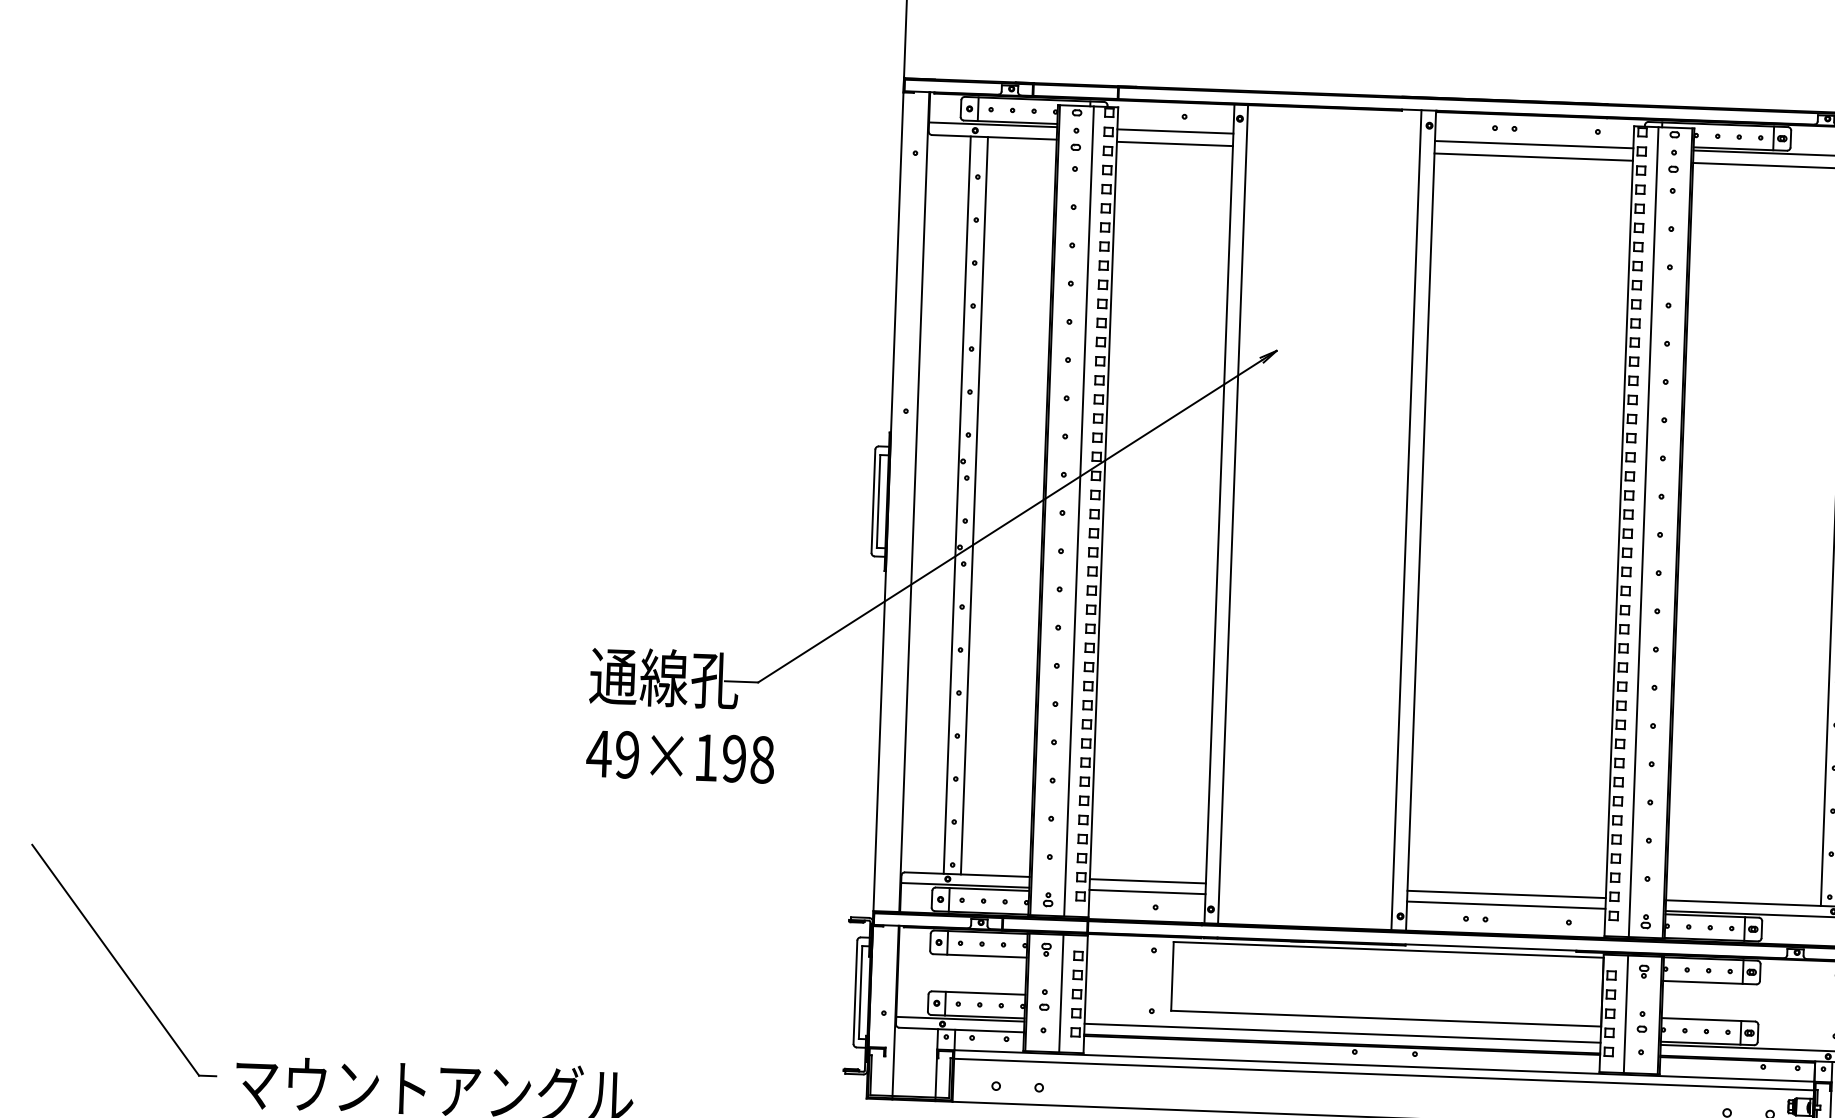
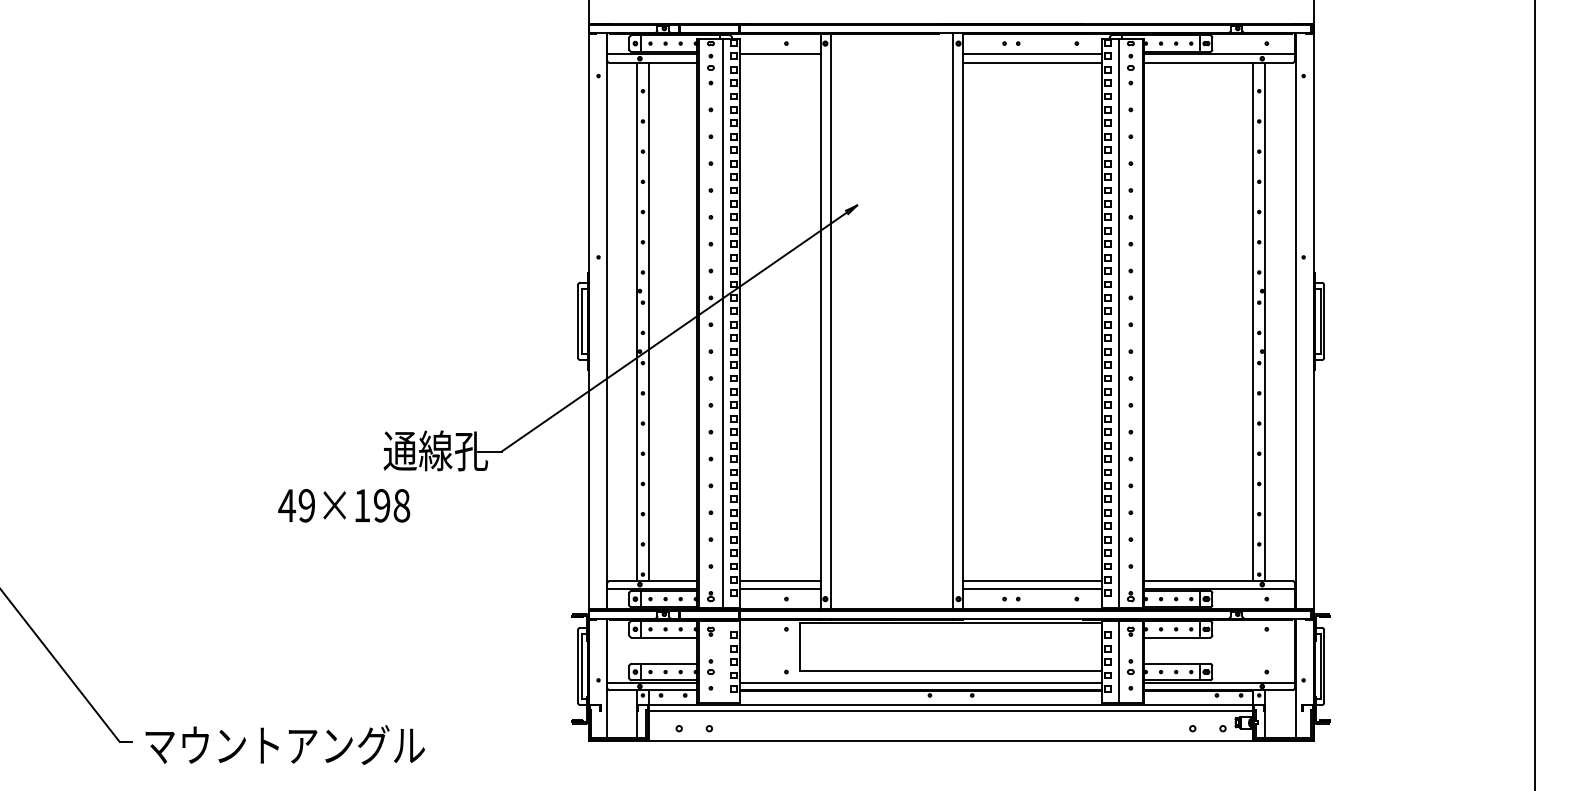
line: (1175, 143) -> (780, 62), removed
text: (680, 756) -> (344, 505), moved
line: (1061, 994) -> (722, 662), removed

